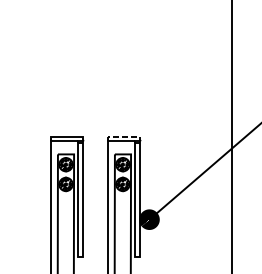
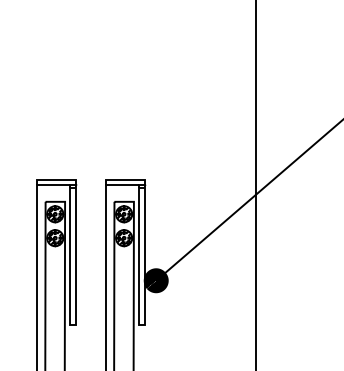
line: (124, 136) -> (126, 180), dashed -> solid

